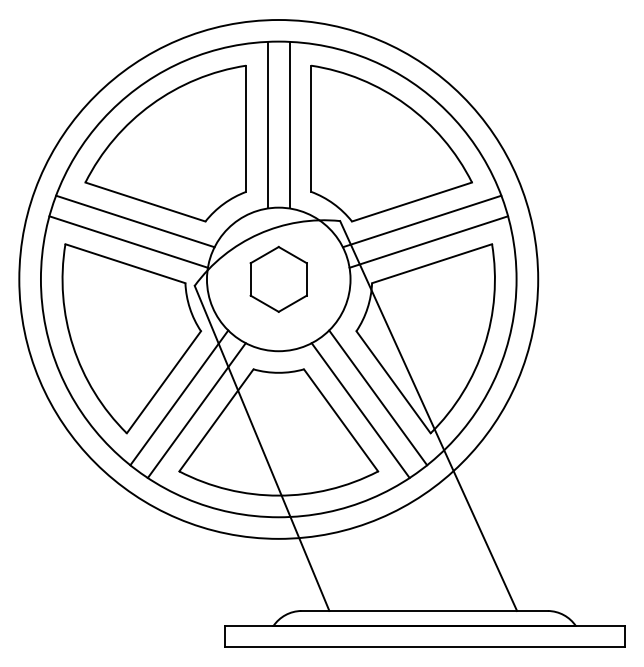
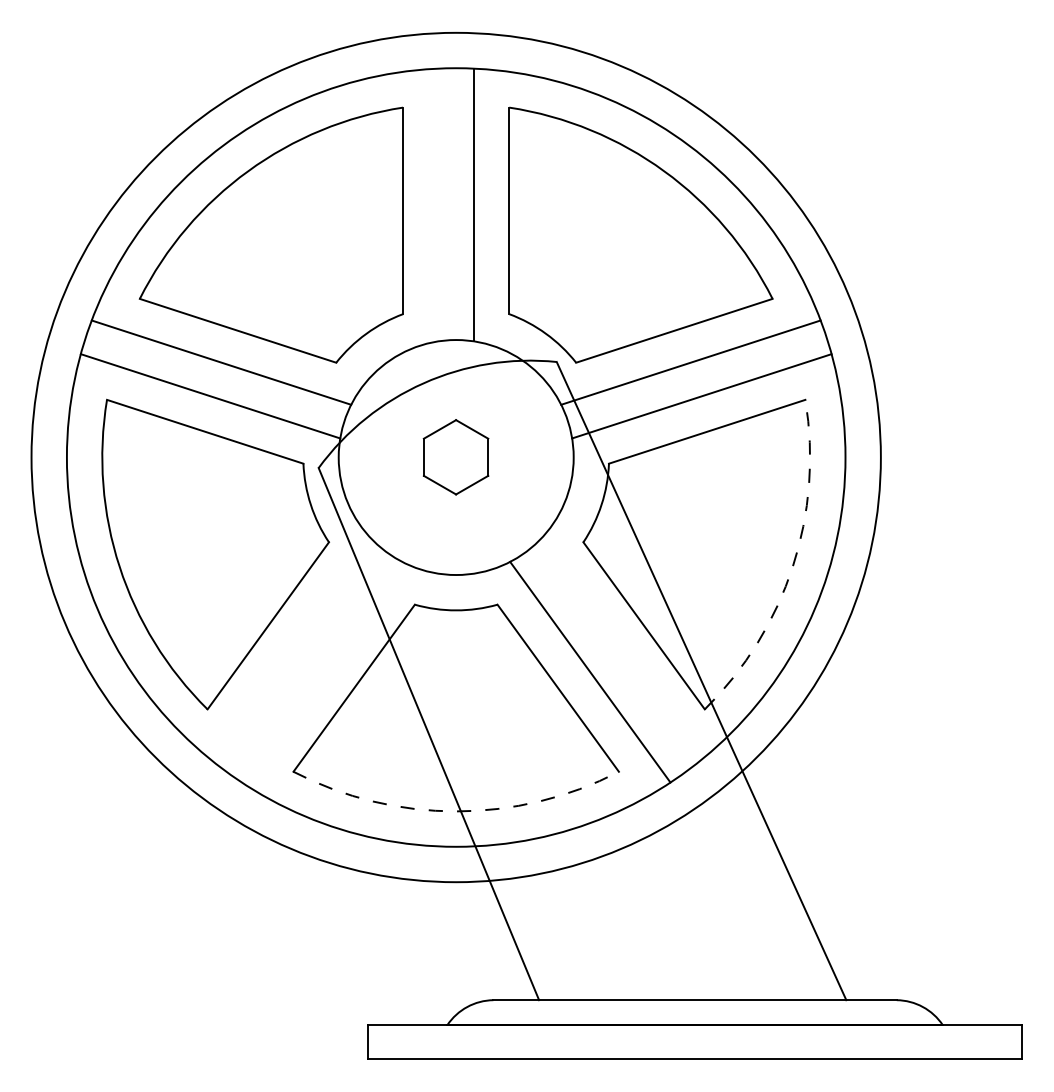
line: (267, 124) -> (437, 203), removed
part: (278, 278) -> (455, 455), size x0.7
arc: (484, 346) -> (792, 567), solid -> dashed
line: (179, 397) -> (293, 650), removed
line: (378, 397) -> (619, 650), removed
line: (196, 410) -> (321, 672), removed
arc: (278, 495) -> (455, 811), solid -> dashed

